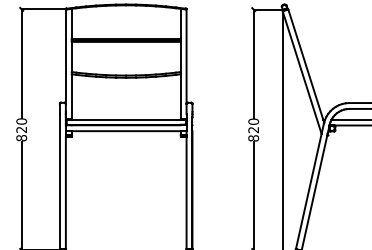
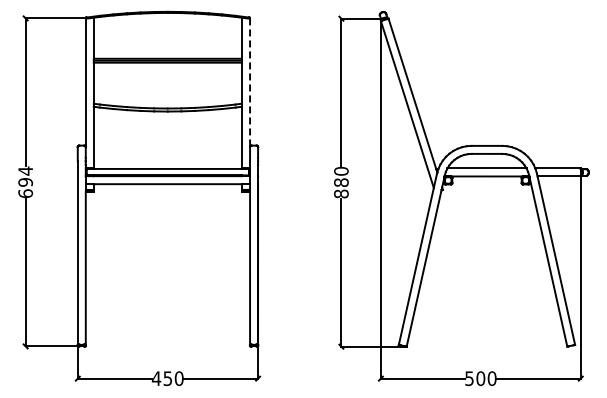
line: (186, 57) -> (250, 83), solid -> dashed
text: (21, 129) -> (25, 182), 820 -> 694
text: (253, 129) -> (341, 182), 820 -> 880

